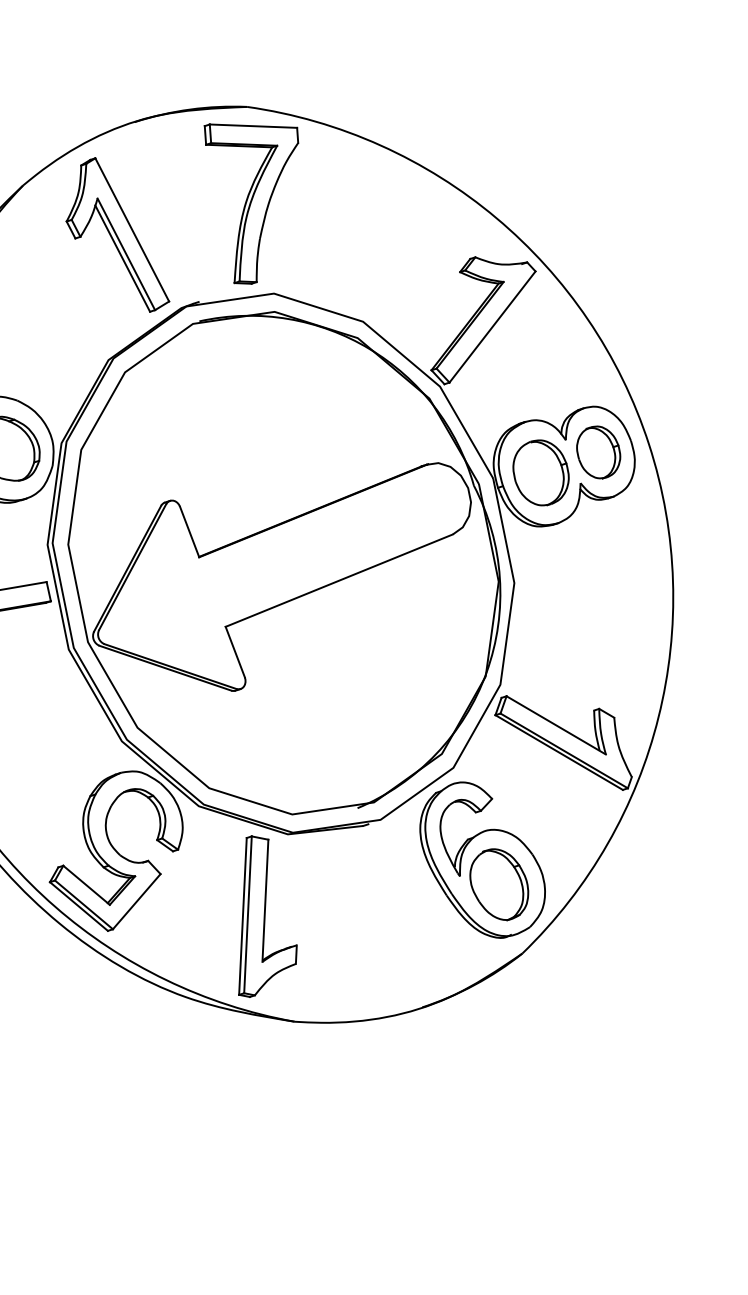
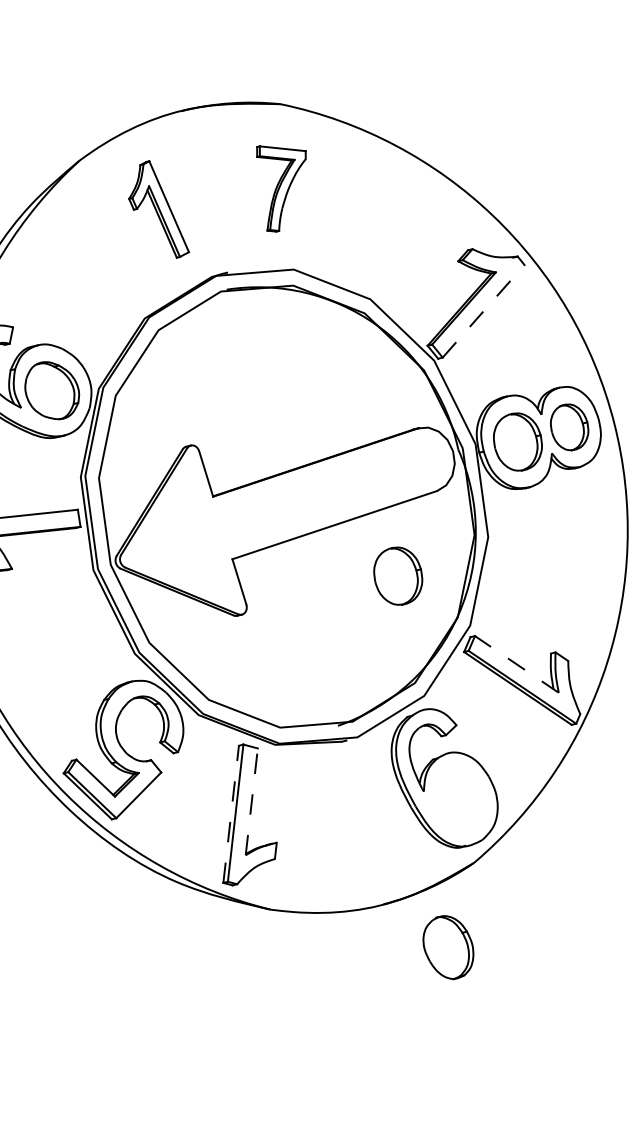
part: (251, 203) -> (279, 189), size x0.6
part: (117, 234) -> (159, 208), size x0.7
line: (492, 326) -> (483, 310), solid -> dashed
part: (414, 633) -> (397, 575), added
line: (556, 725) -> (517, 664), solid -> dashed
part: (499, 884) -> (448, 947), moved
line: (265, 900) -> (251, 801), solid -> dashed
line: (242, 916) -> (230, 814), solid -> dashed

